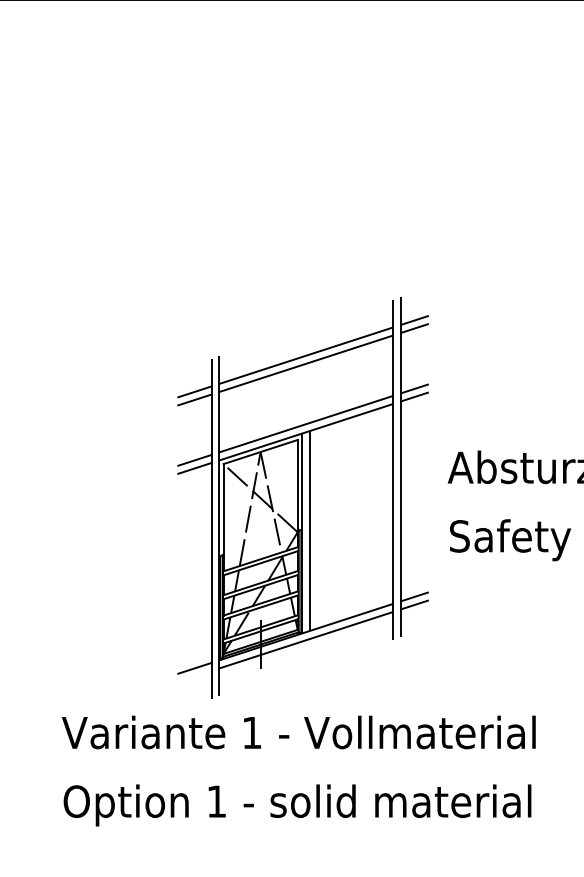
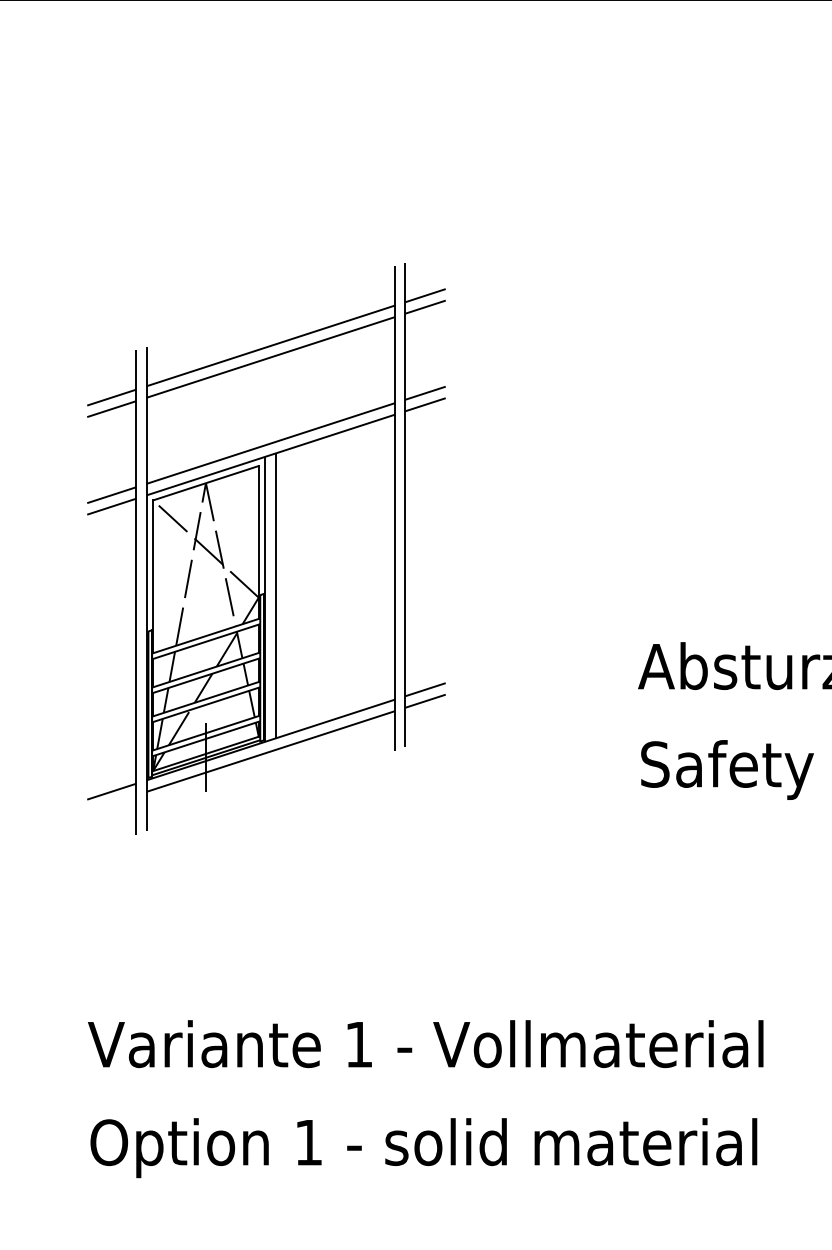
part: (302, 497) -> (265, 548), moved

